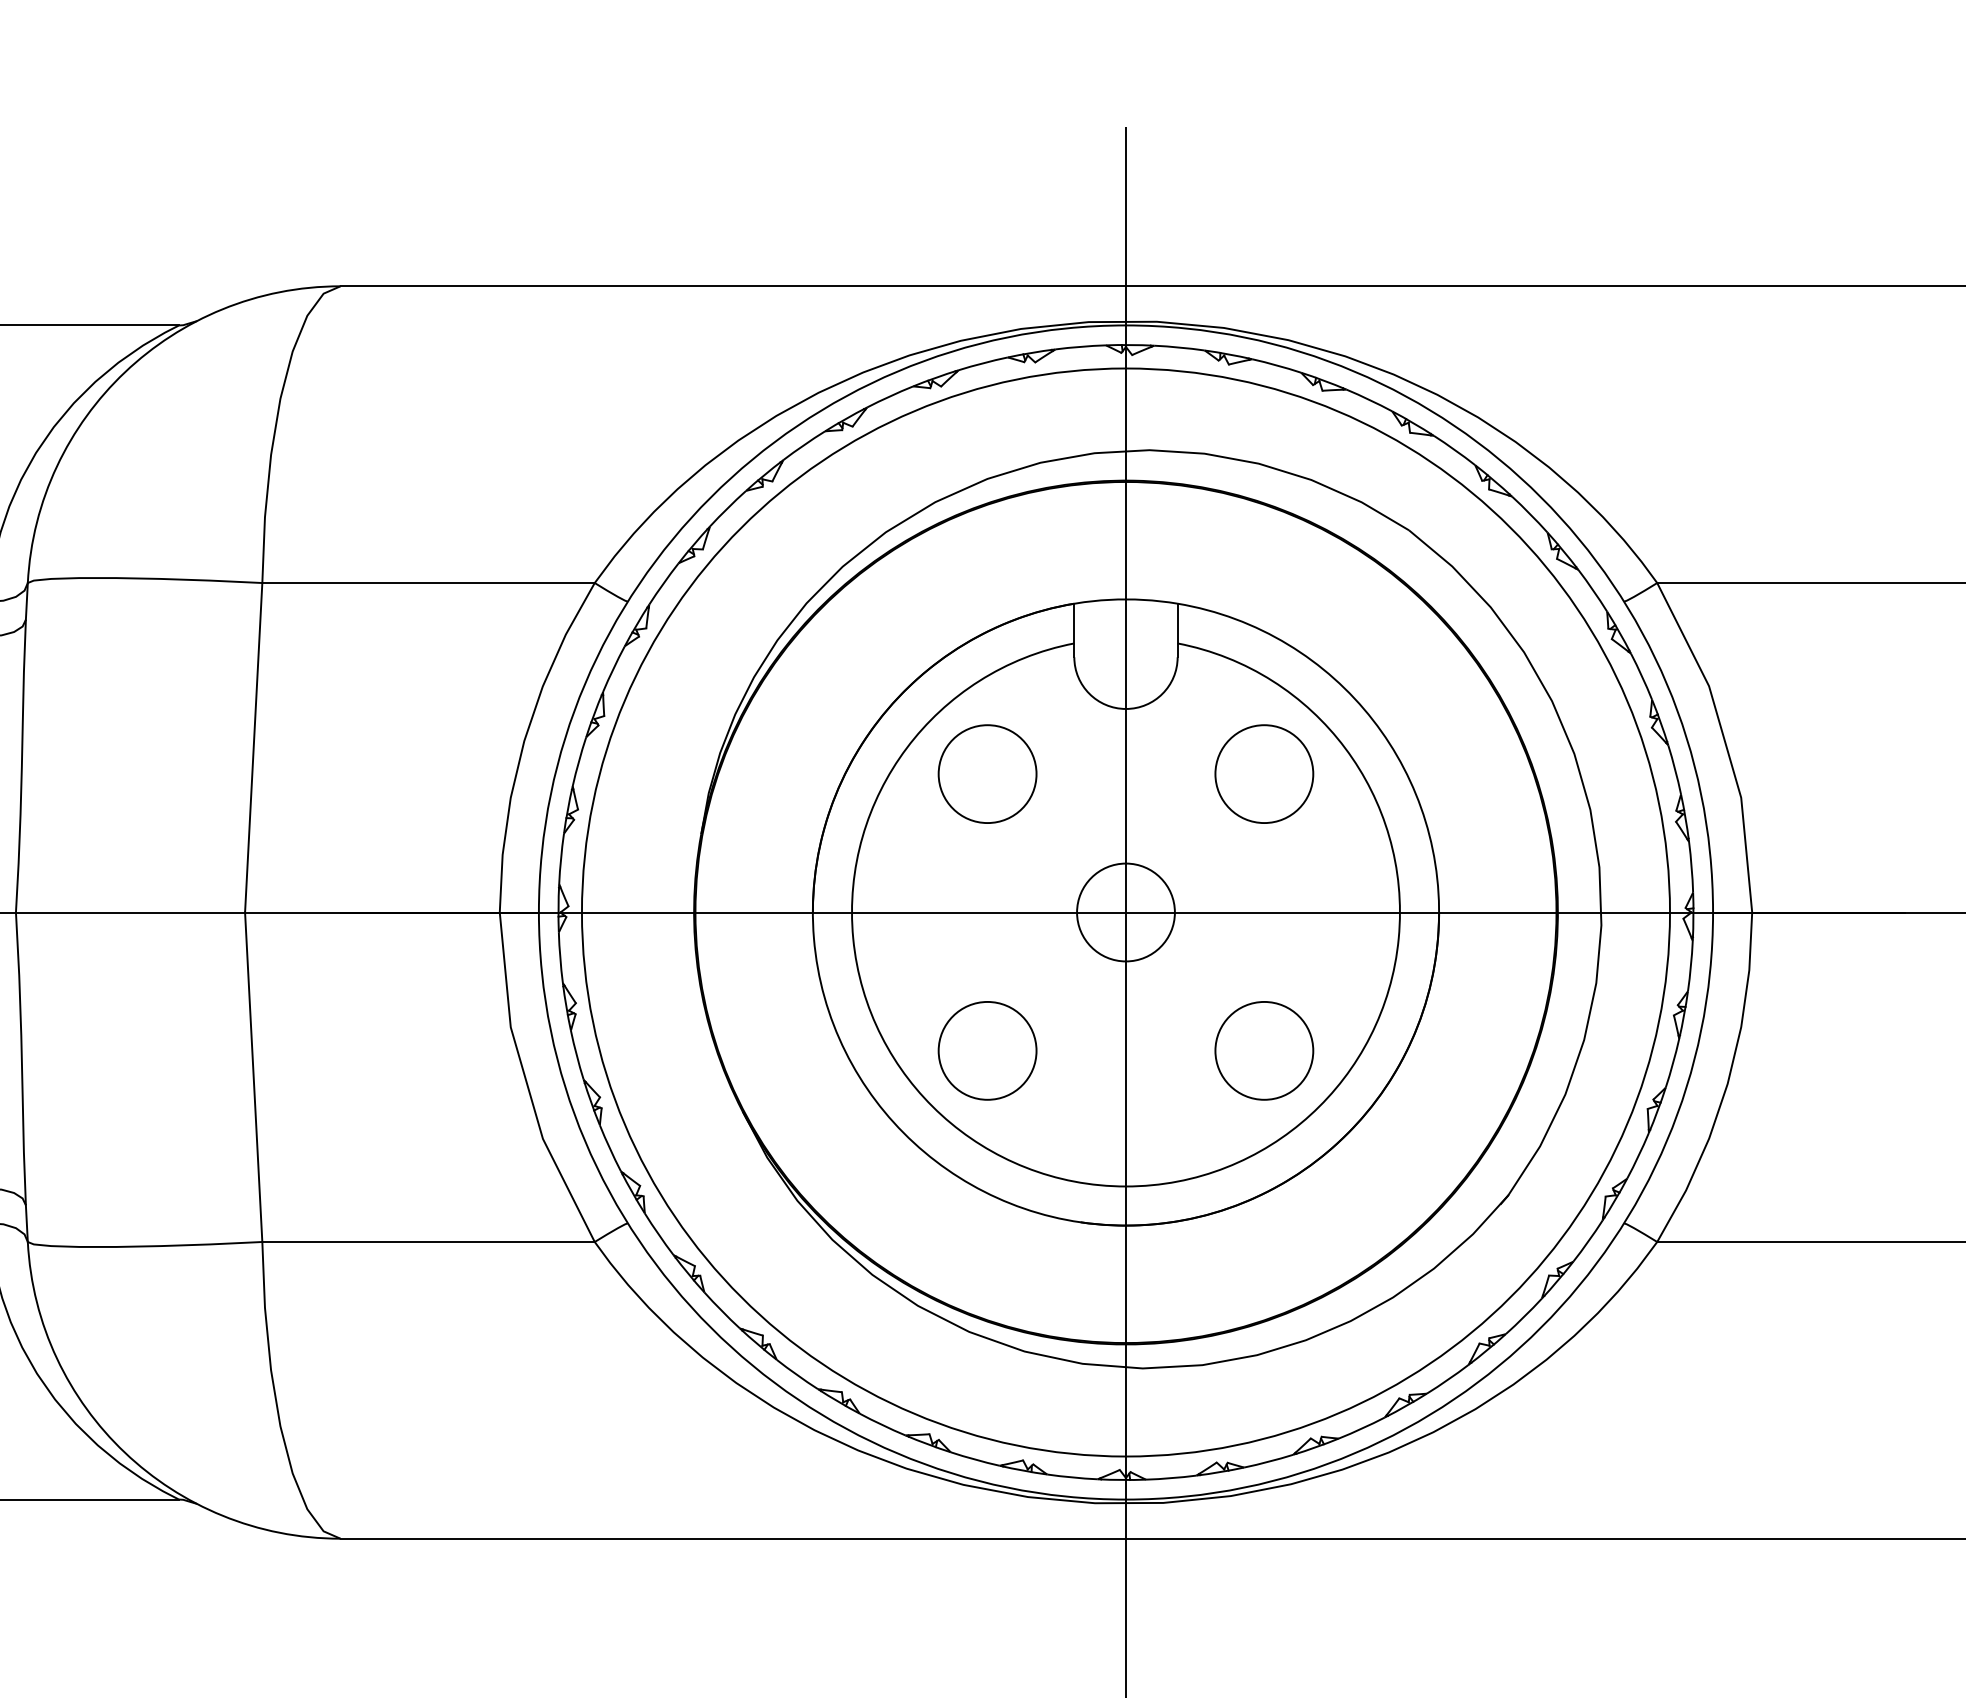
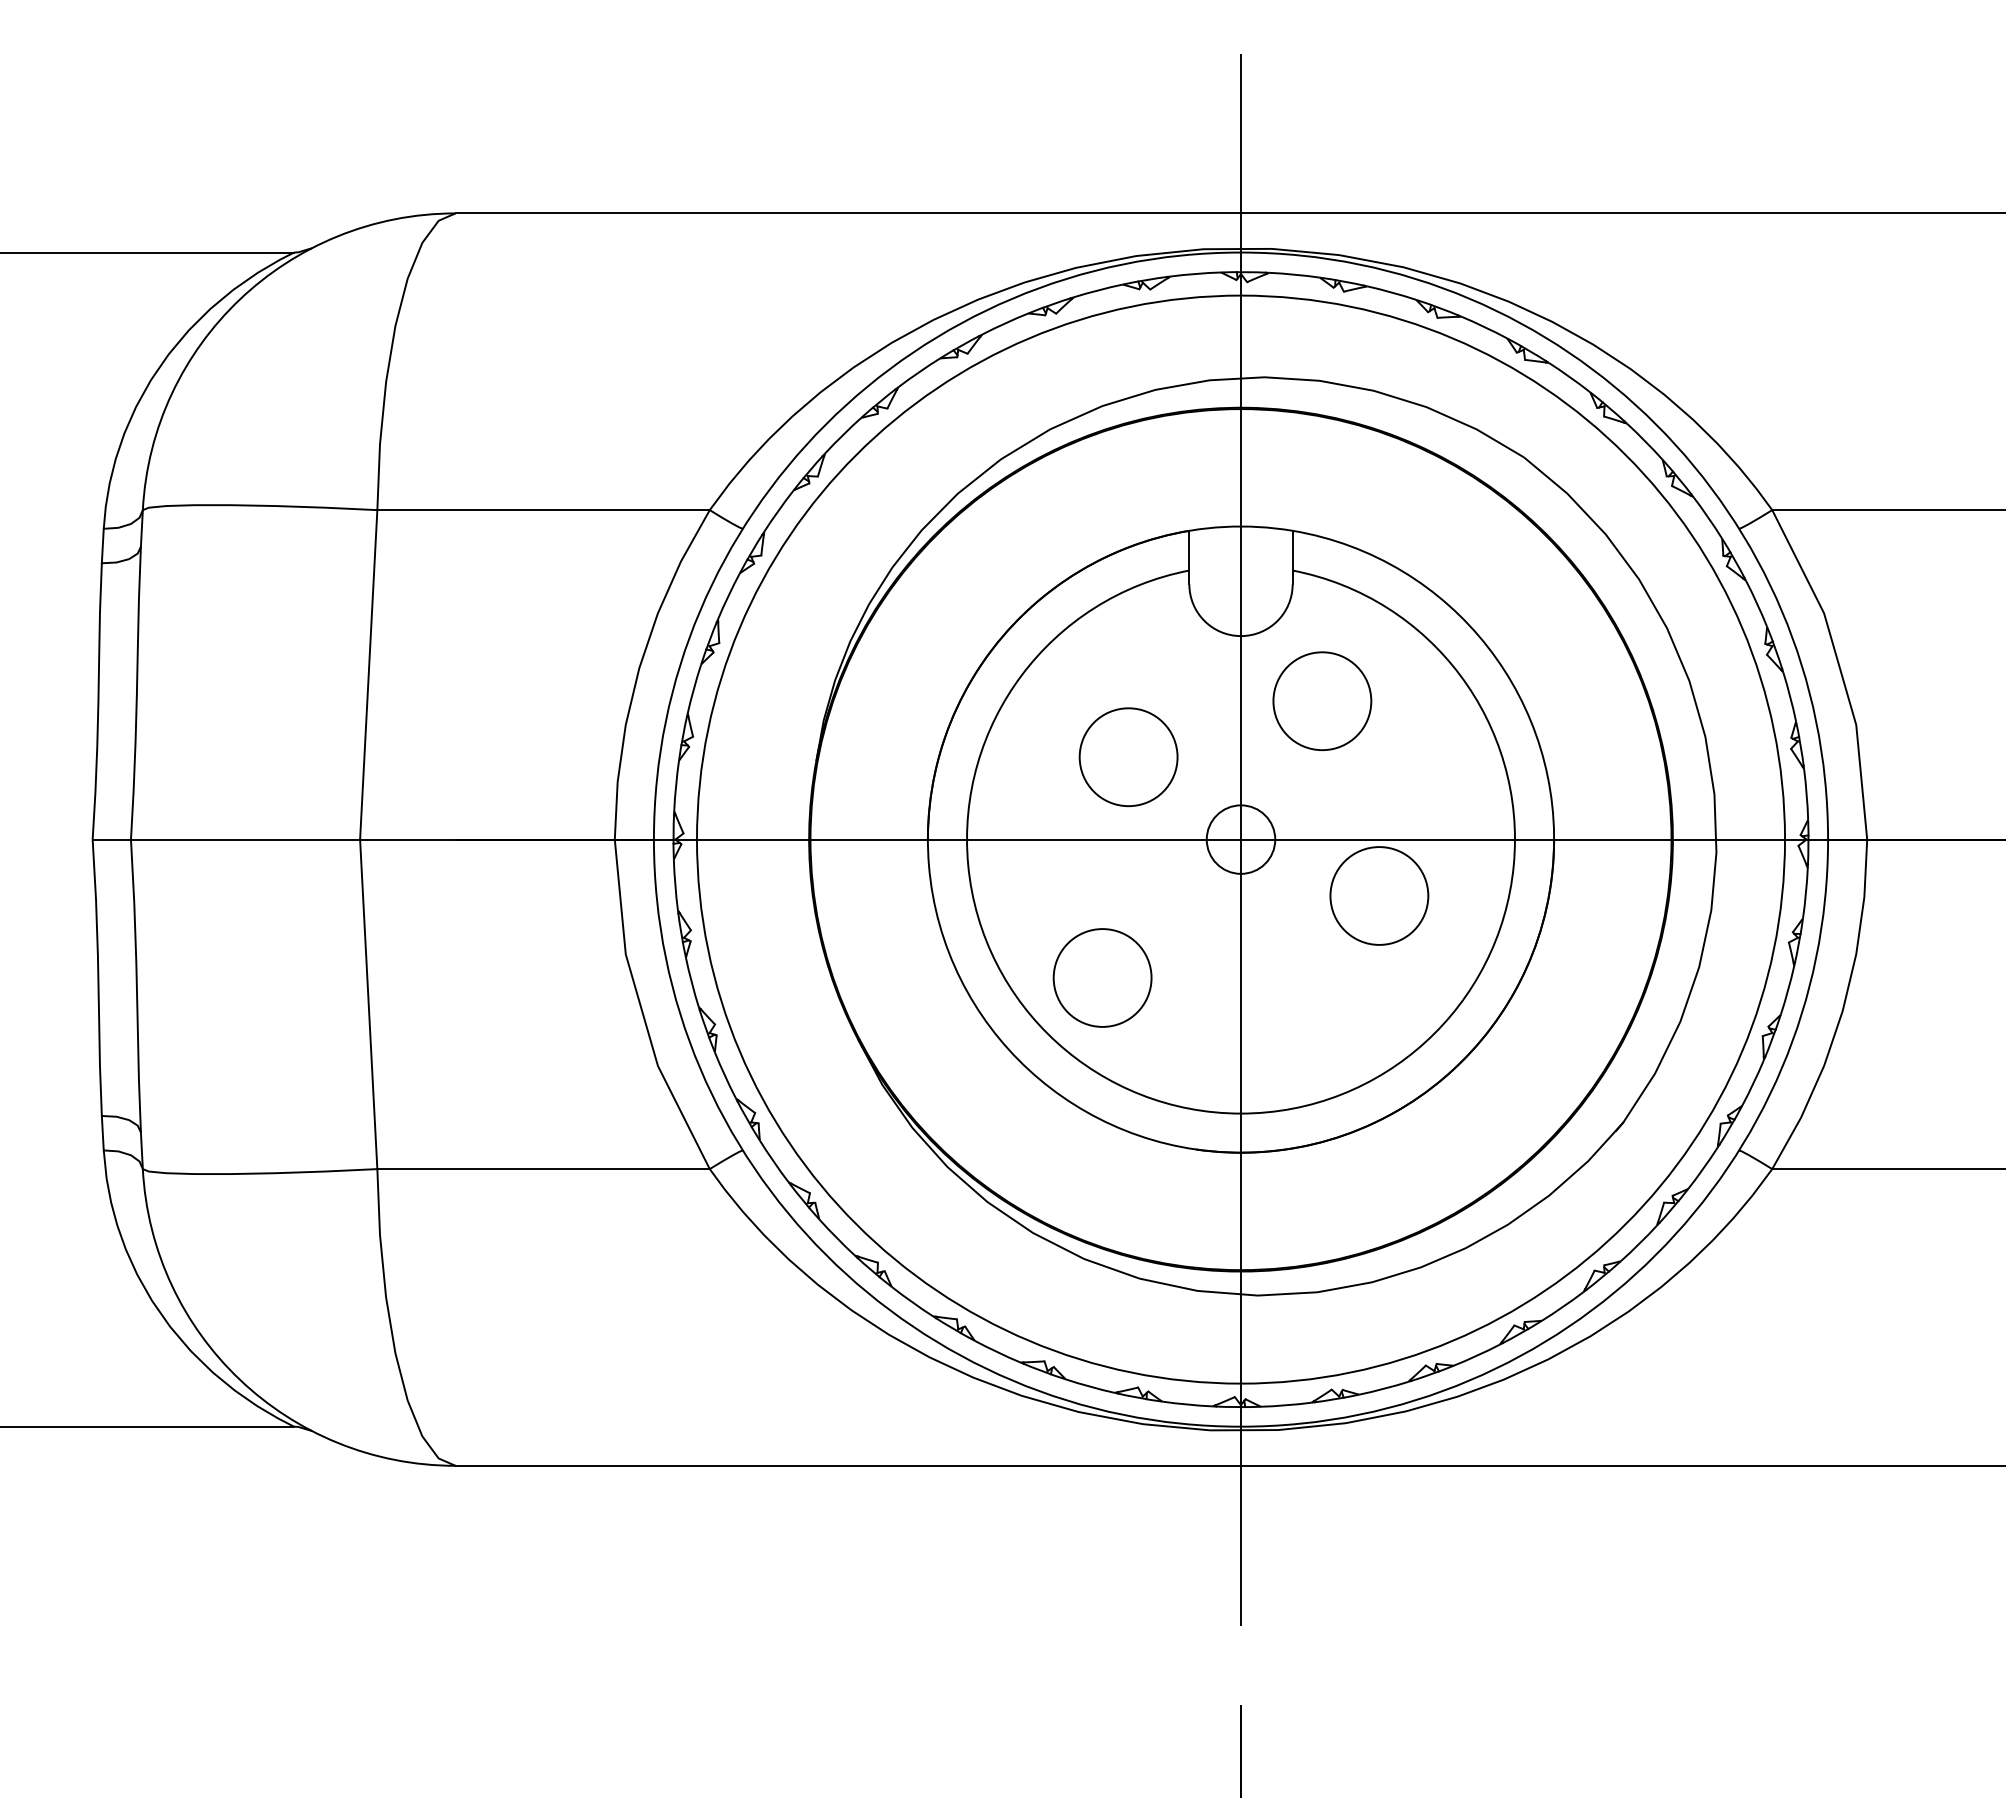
circle: (987, 774) -> (1128, 757), moved
circle: (1264, 774) -> (1322, 701), moved
circle: (1125, 912) -> (1240, 839), size x0.7
circle: (1264, 1050) -> (1379, 895), moved

